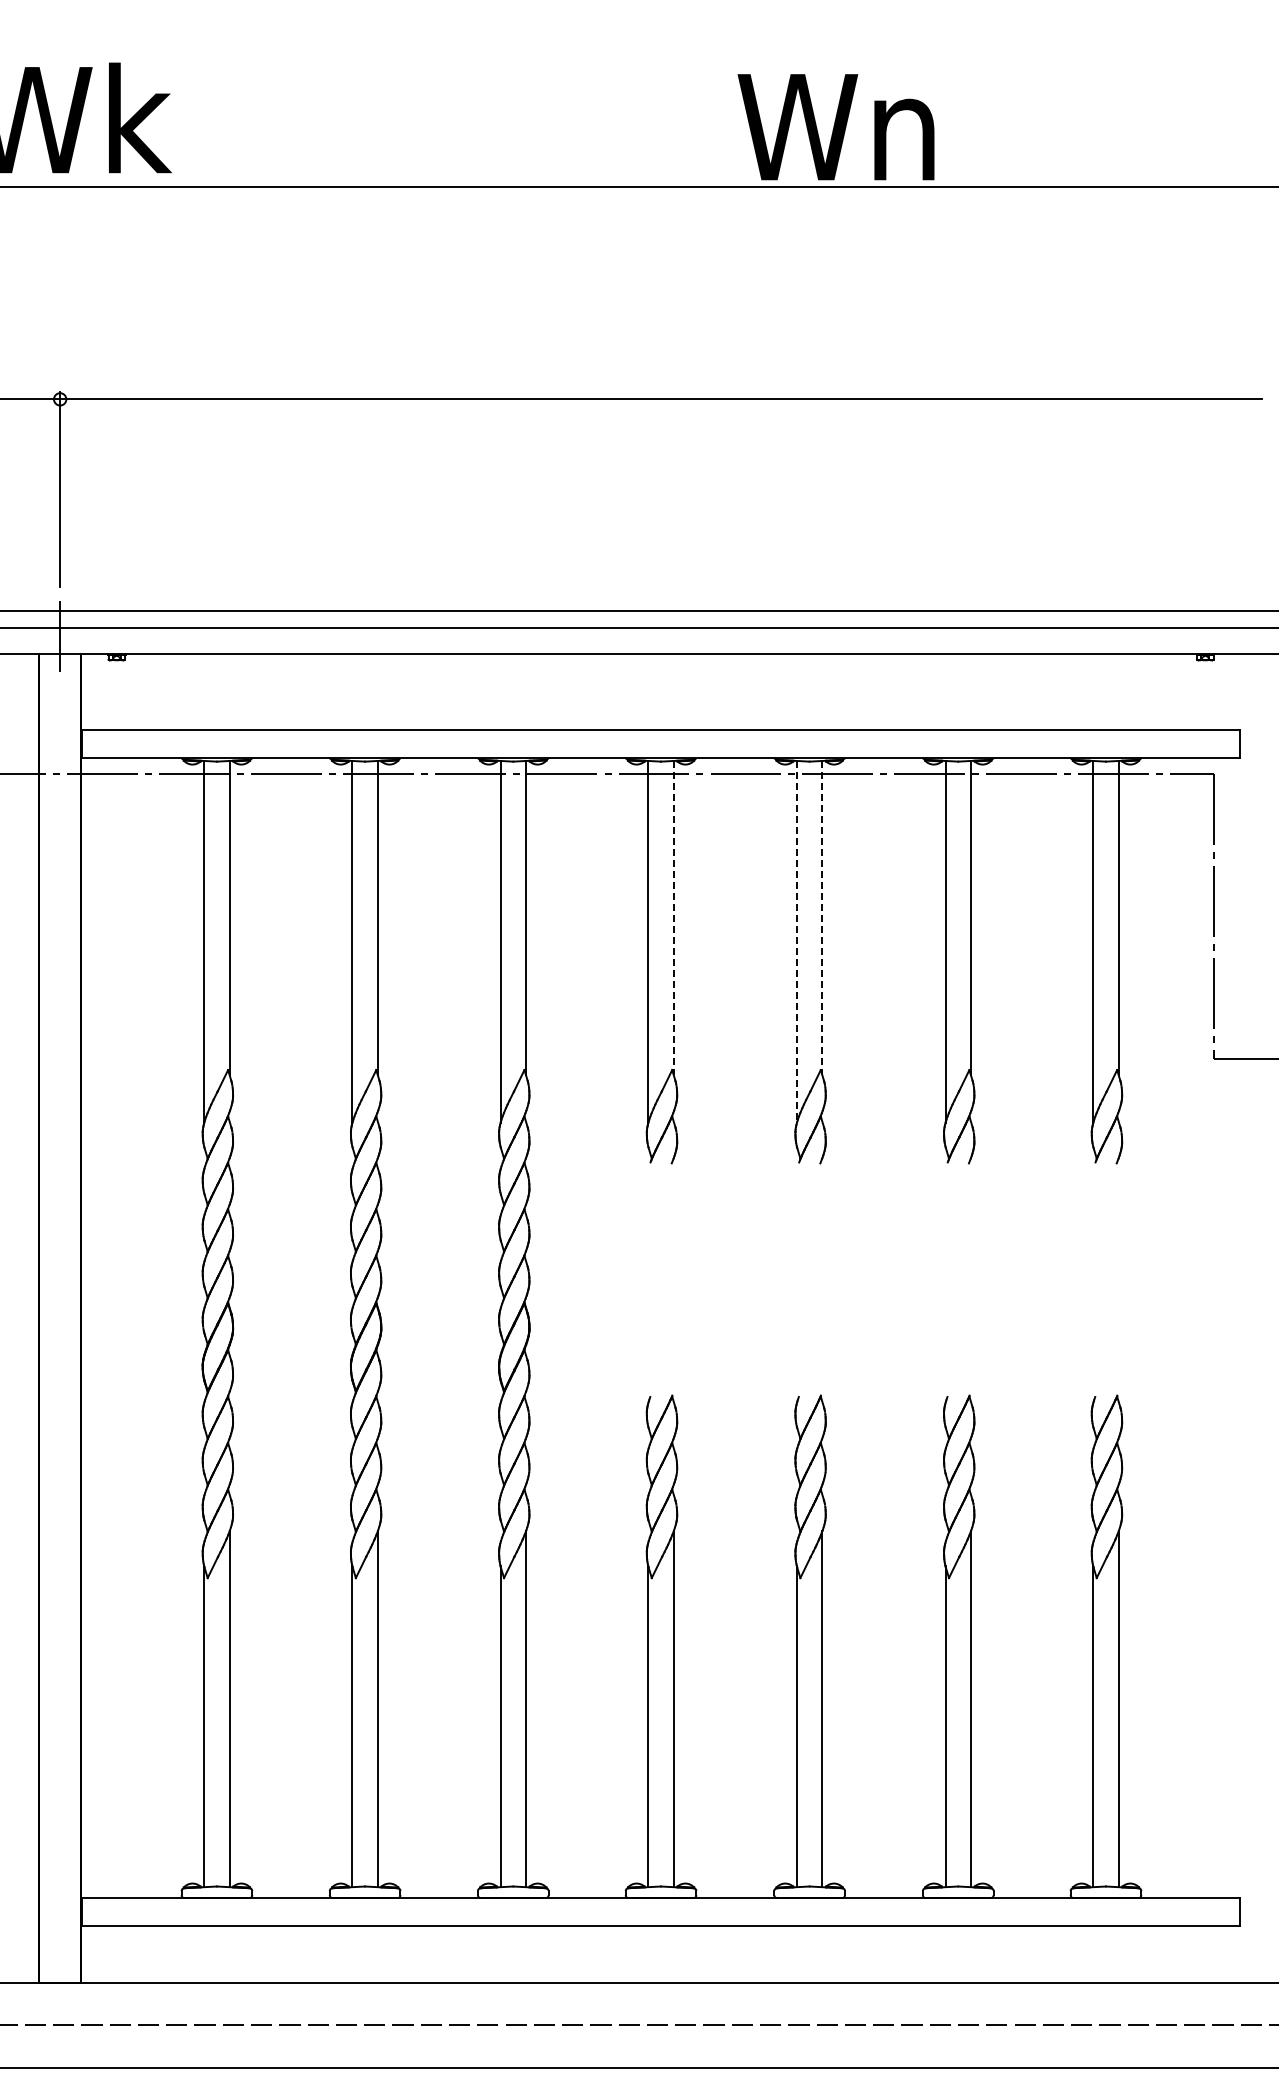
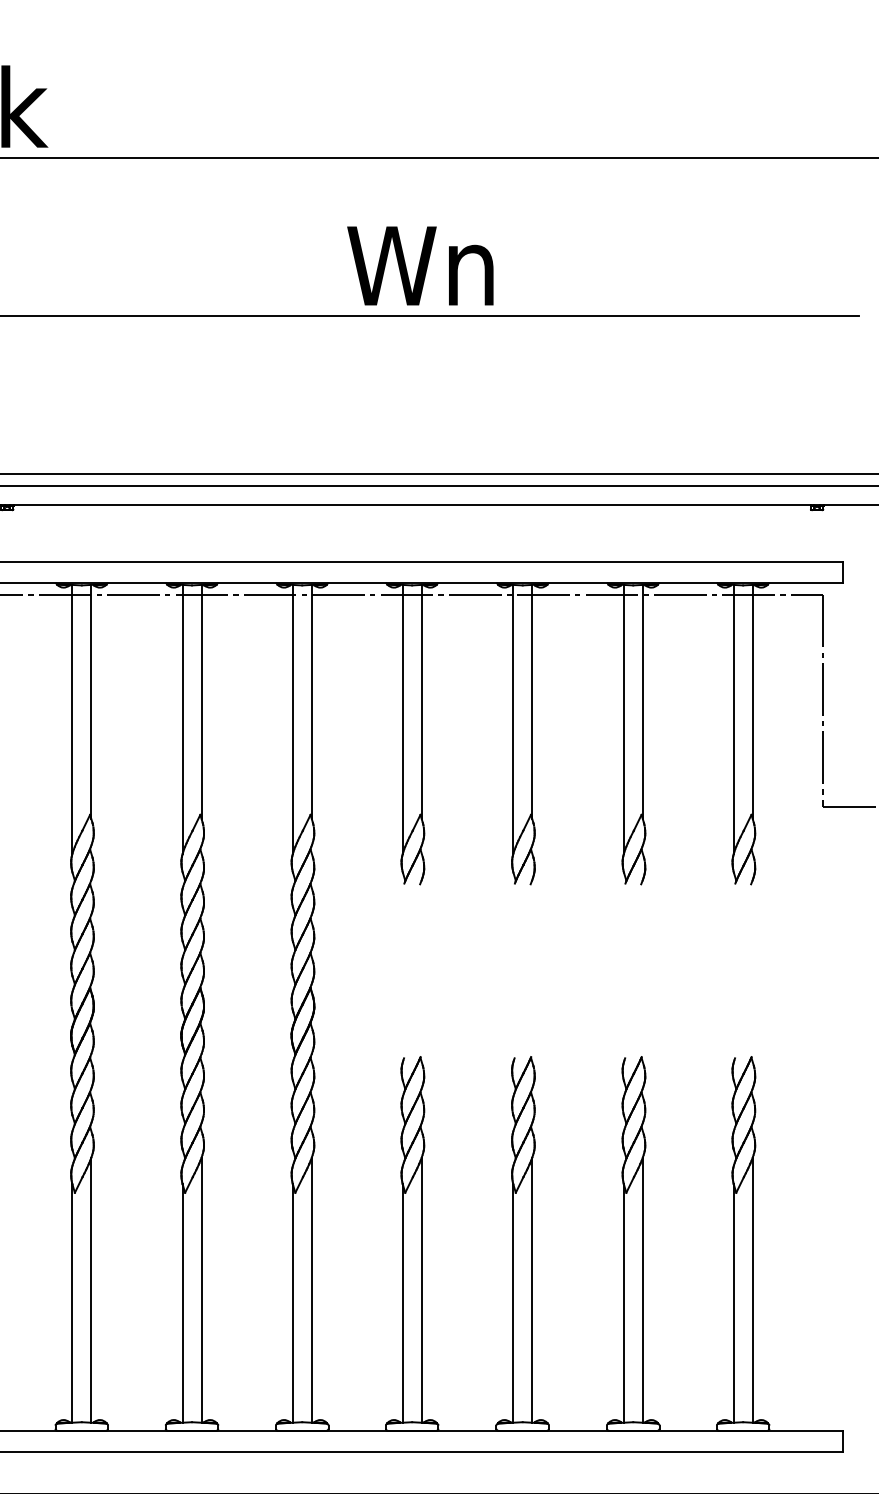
text: (835, 127) -> (419, 266), moved
line: (673, 918) -> (421, 702), dashed -> solid
line: (822, 918) -> (532, 702), dashed -> solid
line: (796, 942) -> (512, 719), dashed -> solid

